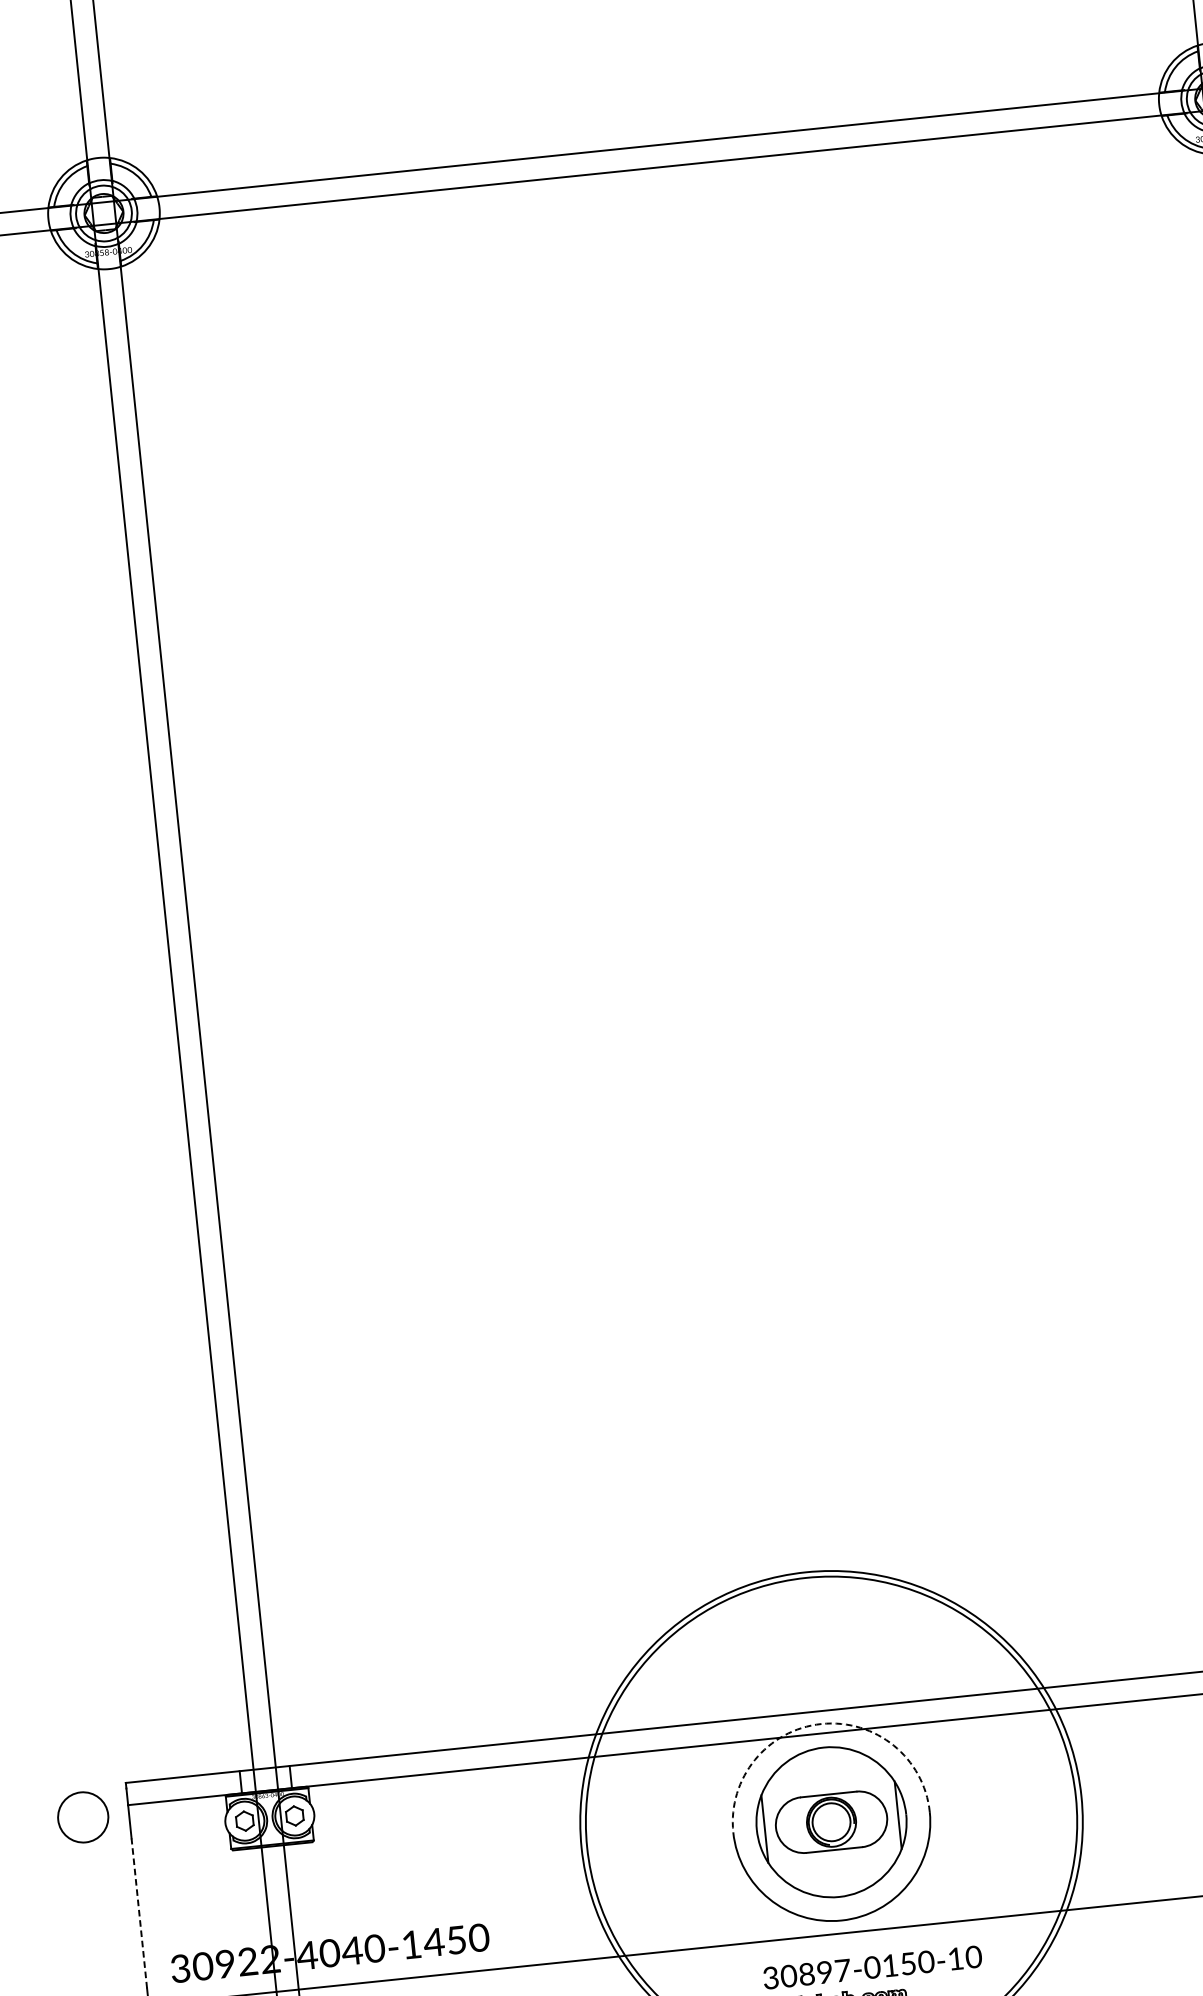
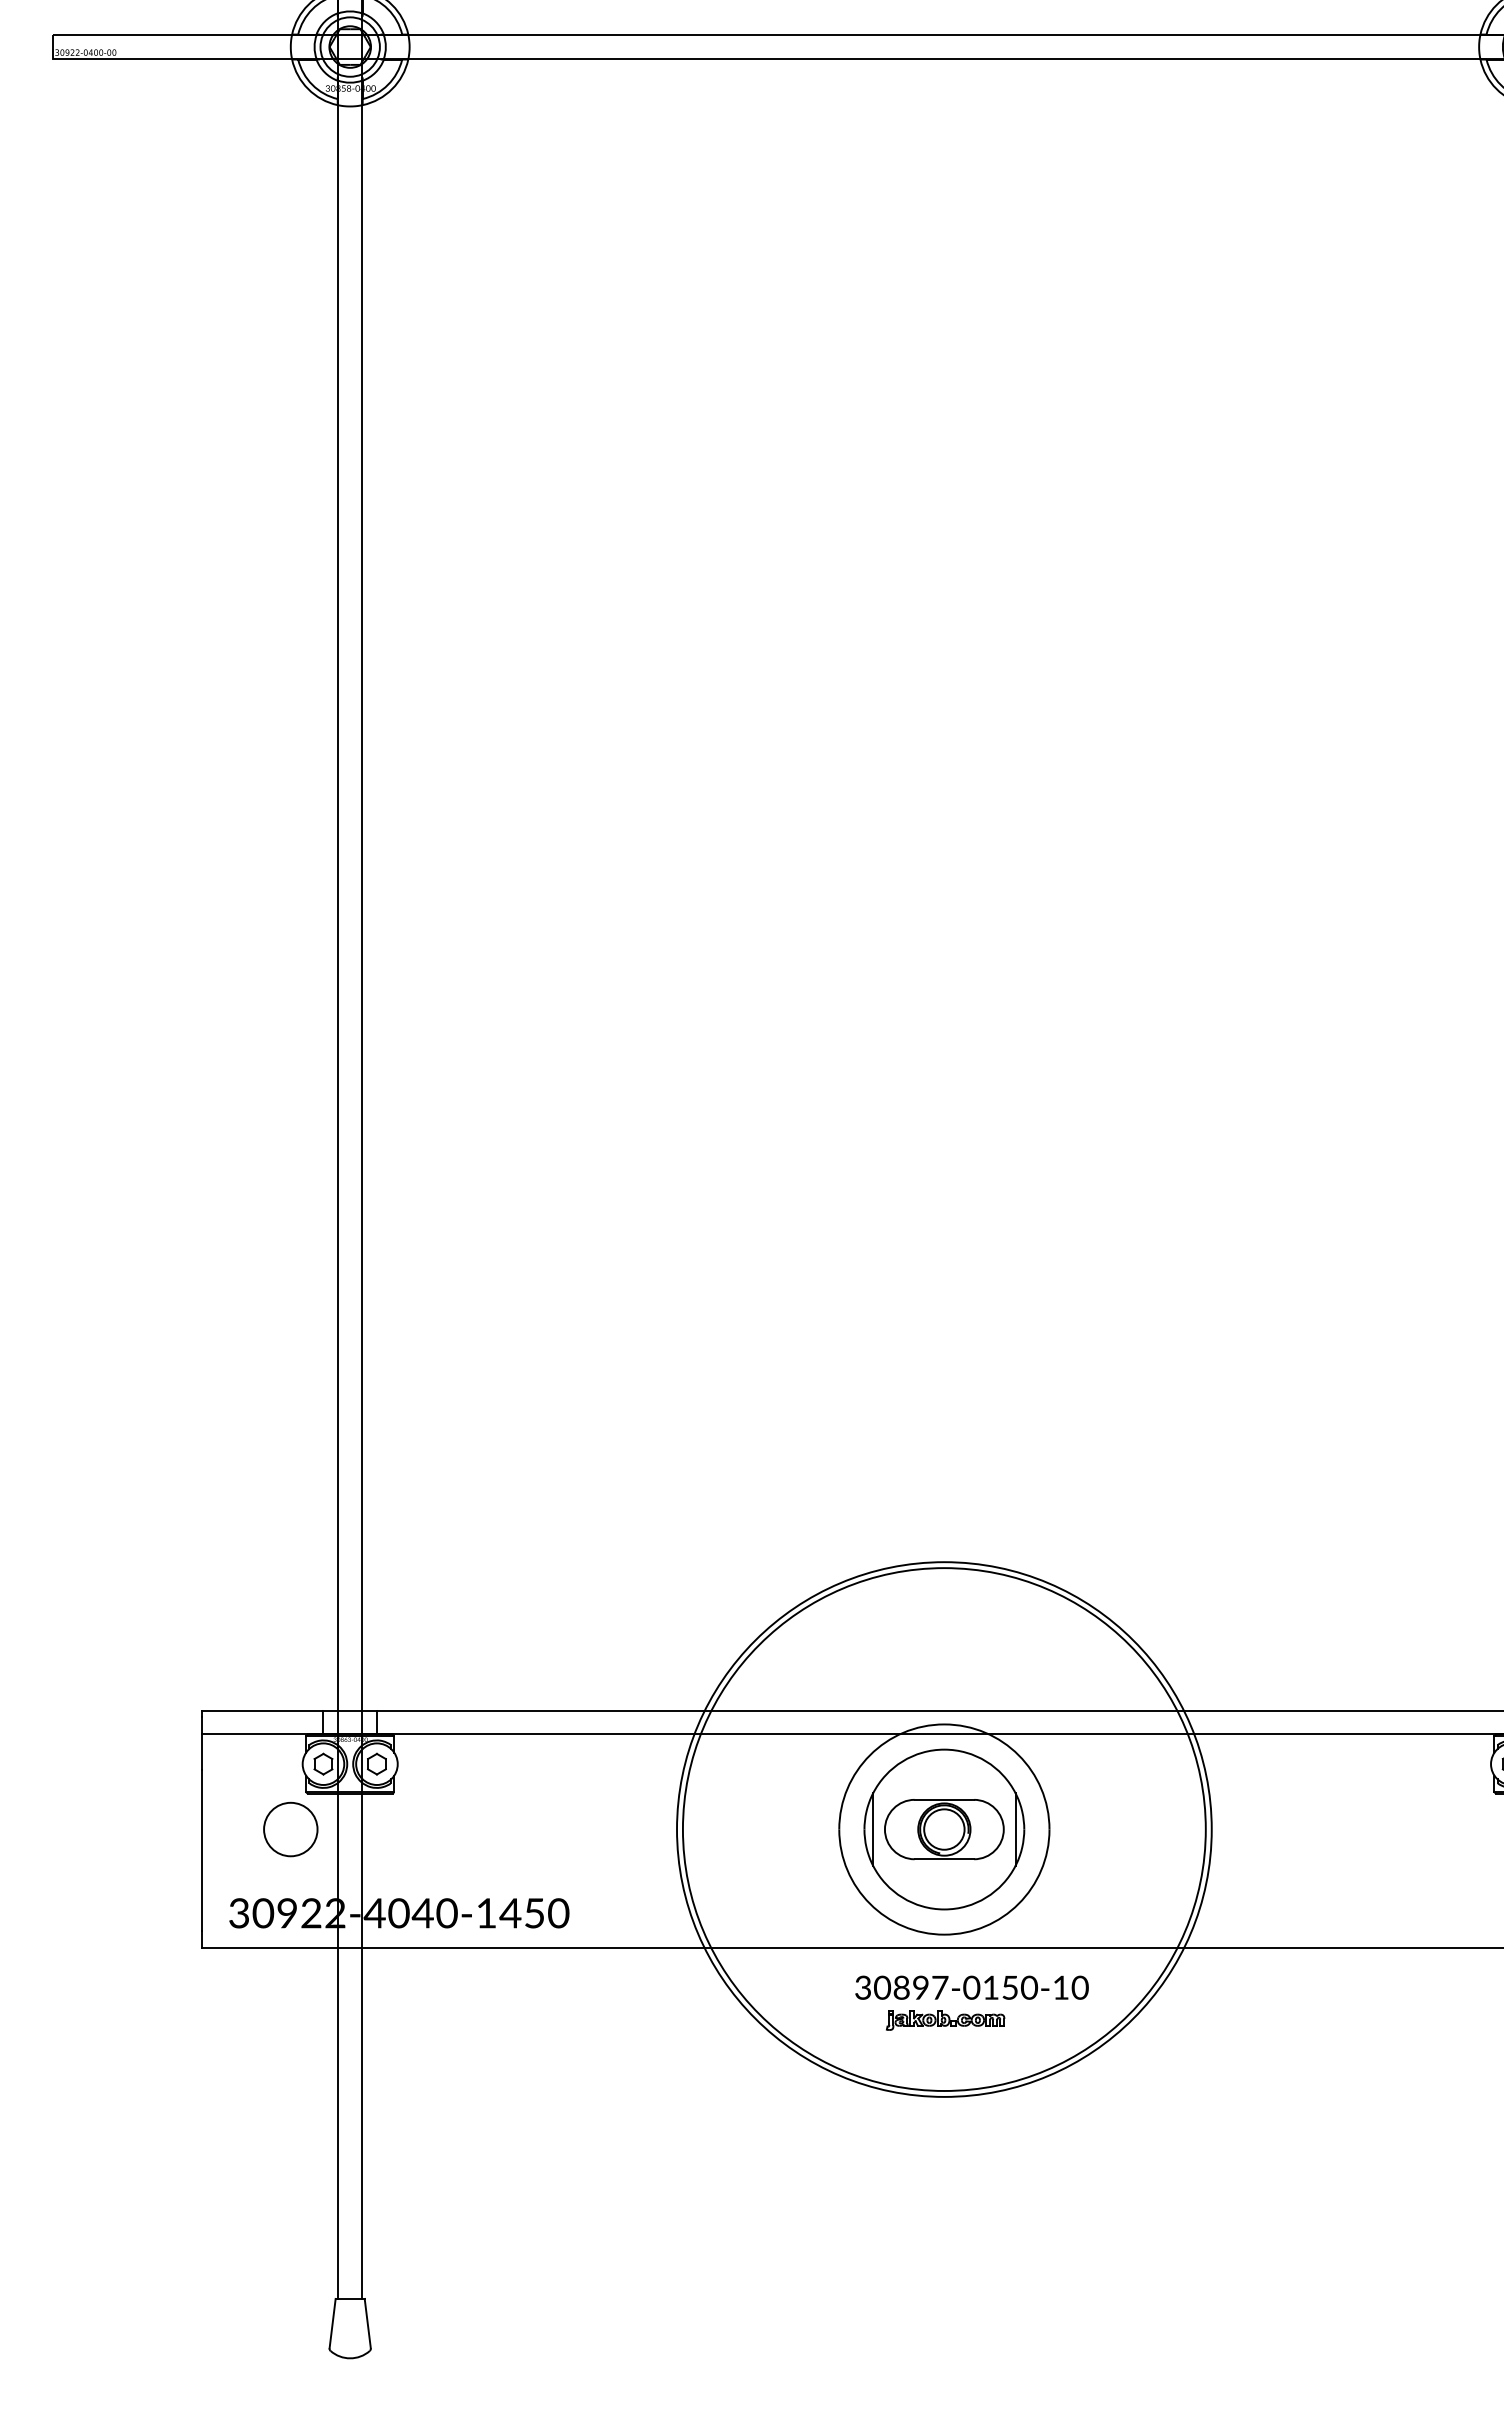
arc: (821, 1724) -> (944, 1724), dashed -> solid
circle: (82, 1817) -> (290, 1829), moved
line: (139, 1912) -> (201, 1849), dashed -> solid

